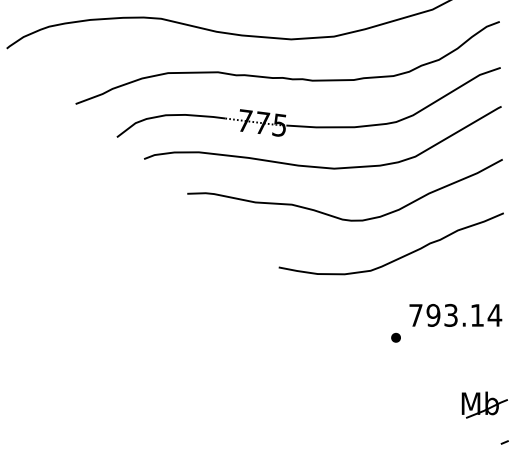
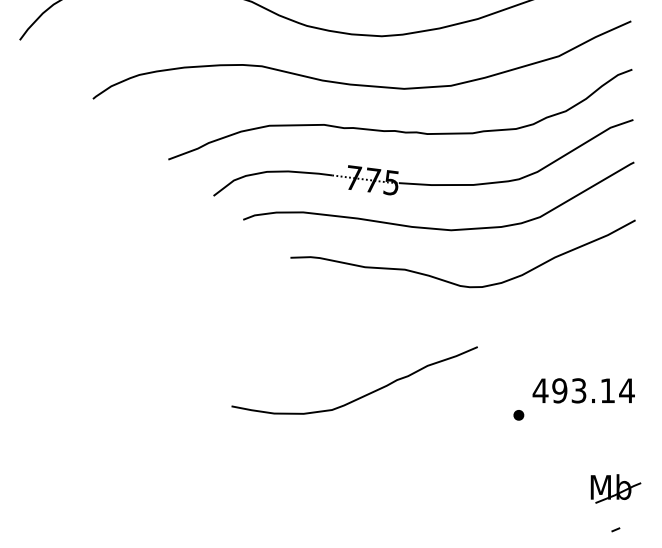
curve: (396, 258) -> (360, 396), moved
text: (415, 315) -> (540, 390), 793.14 -> 493.14
line: (504, 442) -> (615, 529), moved

